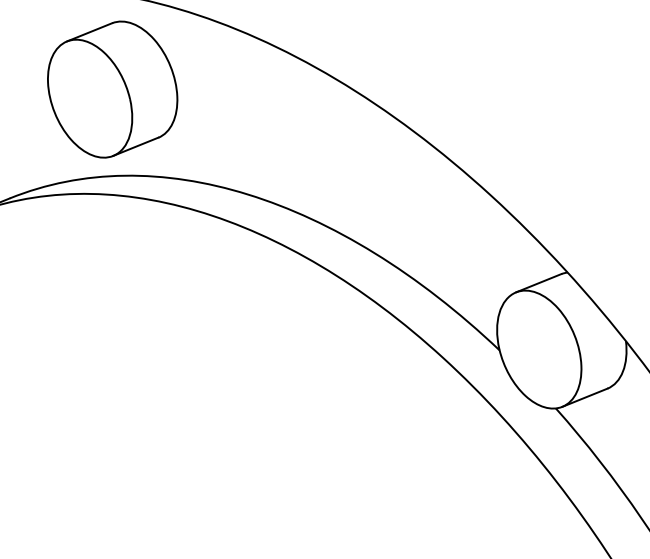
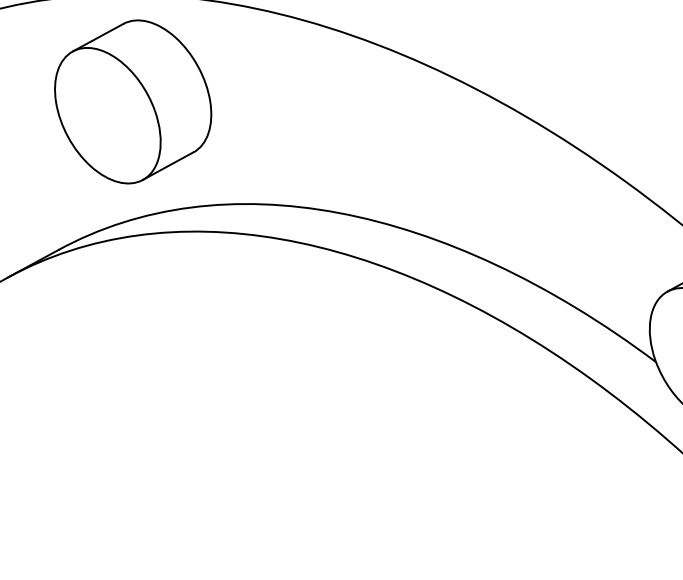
part: (112, 89) -> (132, 101), moved

